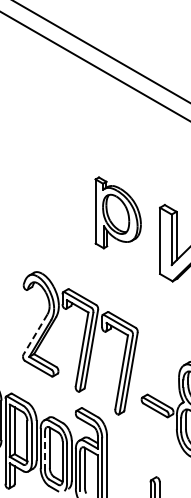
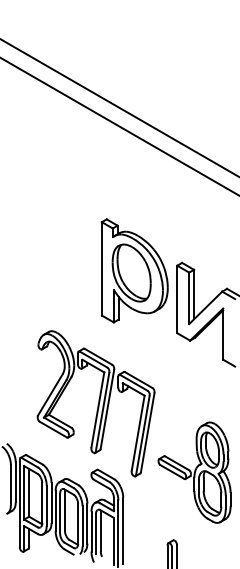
part: (118, 212) -> (134, 270), size x1.43
line: (35, 334) -> (50, 394), dashed -> solid
line: (45, 451) -> (60, 513), dashed -> solid

